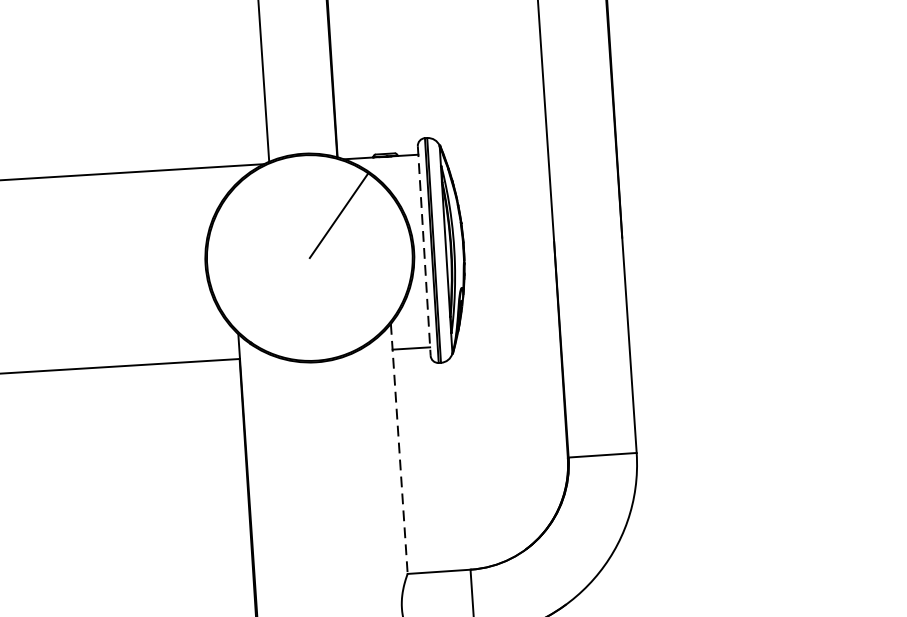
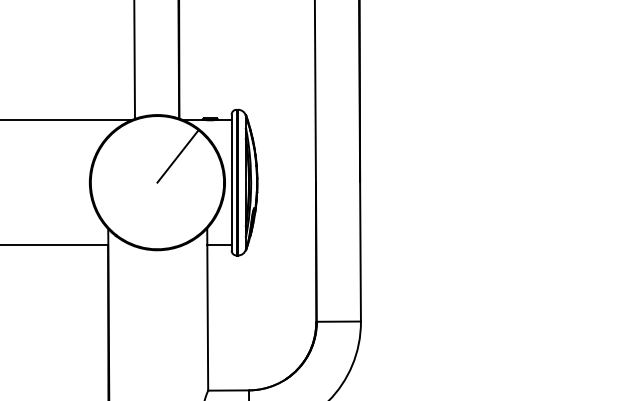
line: (423, 250) -> (231, 182), dashed -> solid
line: (399, 450) -> (207, 310), dashed -> solid

